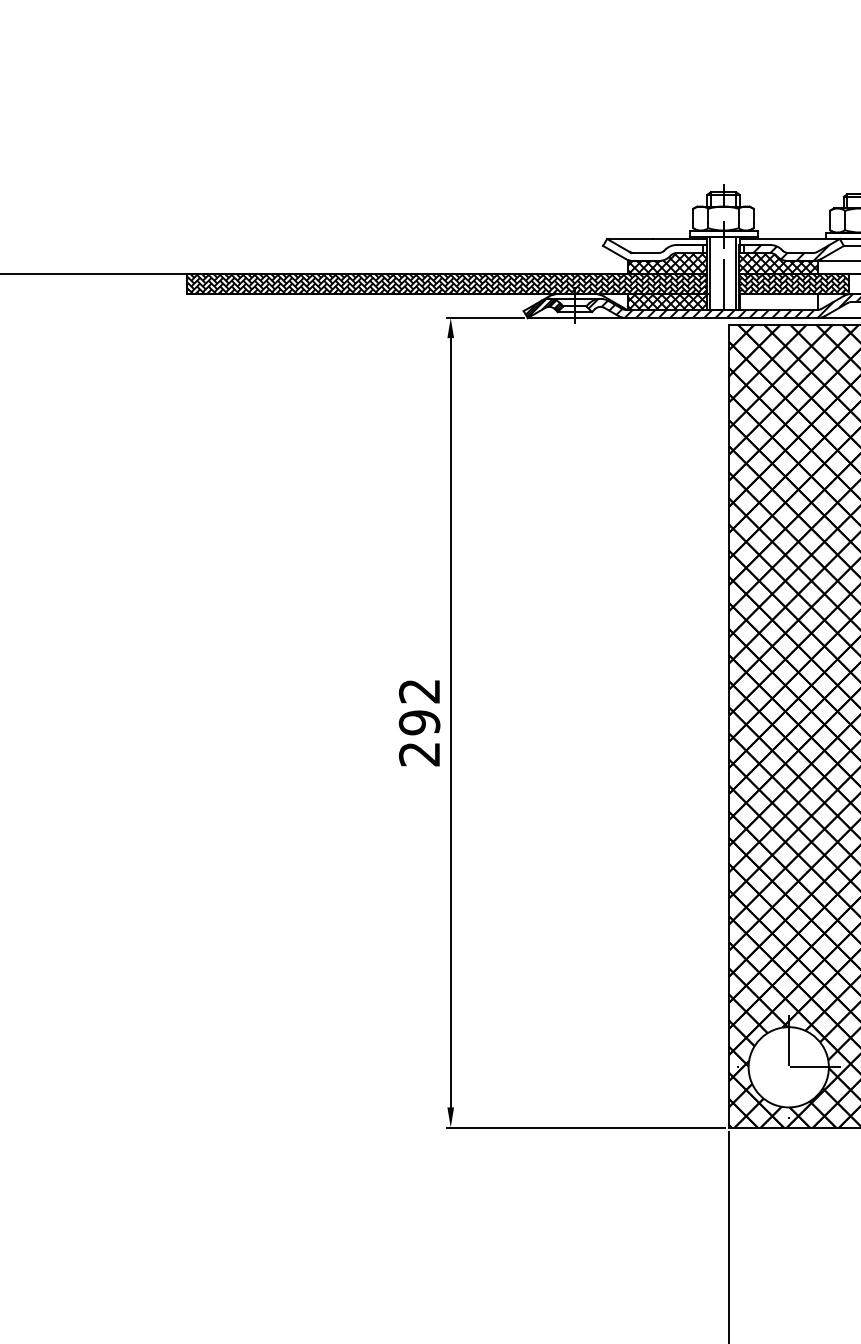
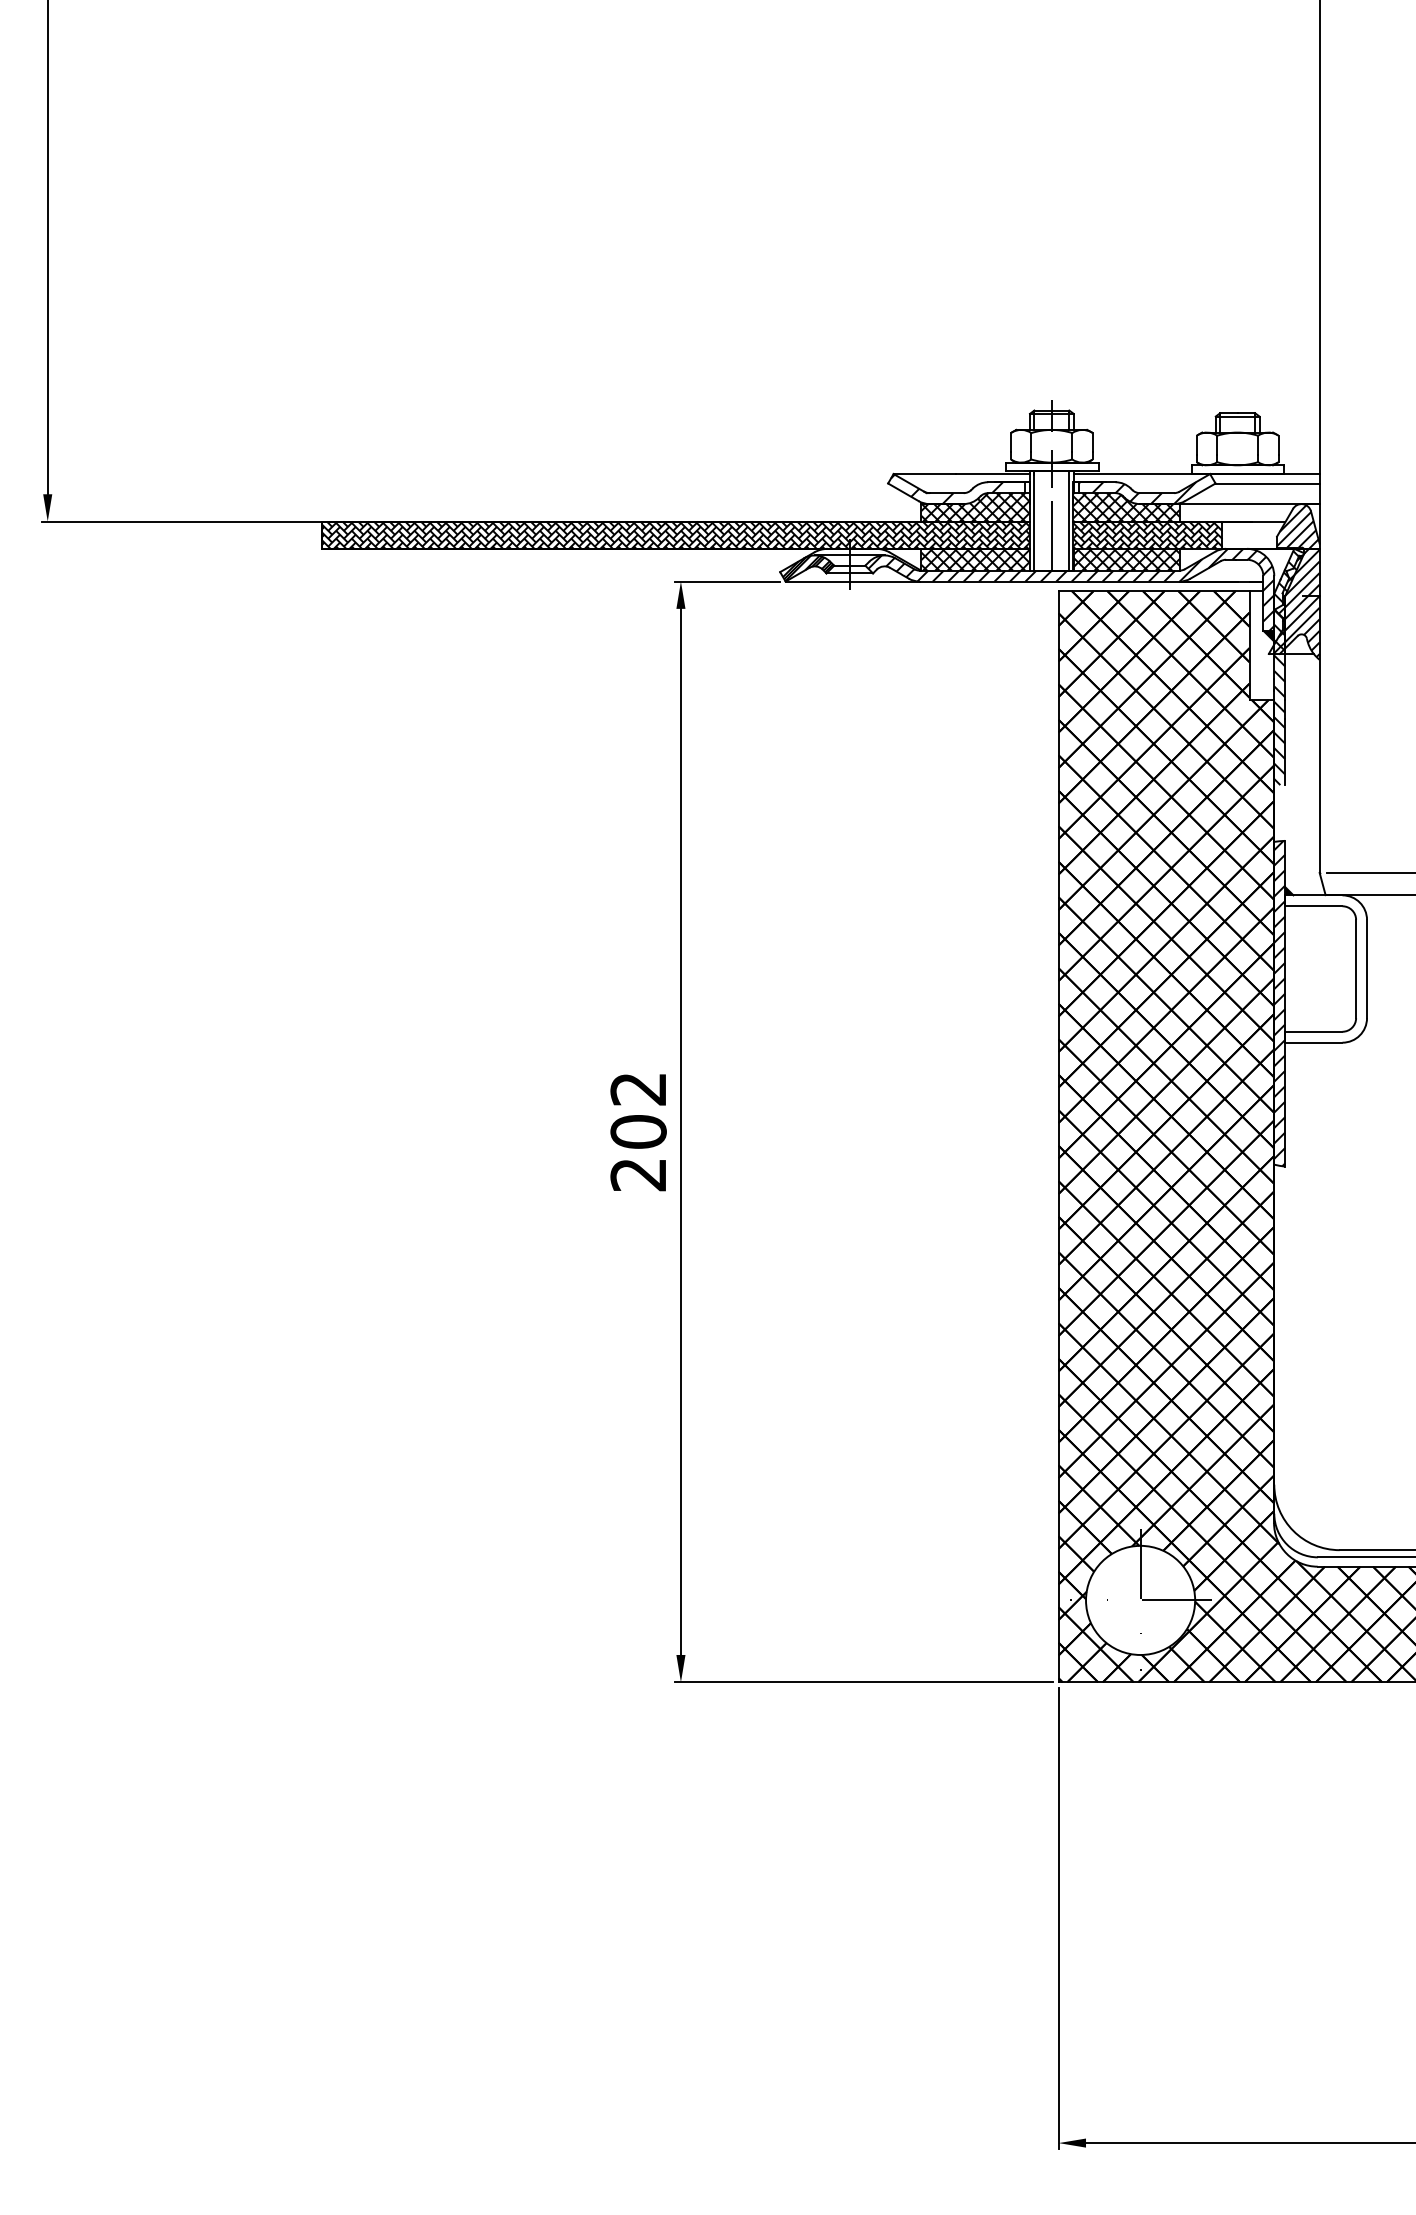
hatch: (646, 250) -> (947, 489), added
hatch: (778, 301) -> (1126, 559), added
text: (419, 722) -> (638, 1131), 292 -> 202

